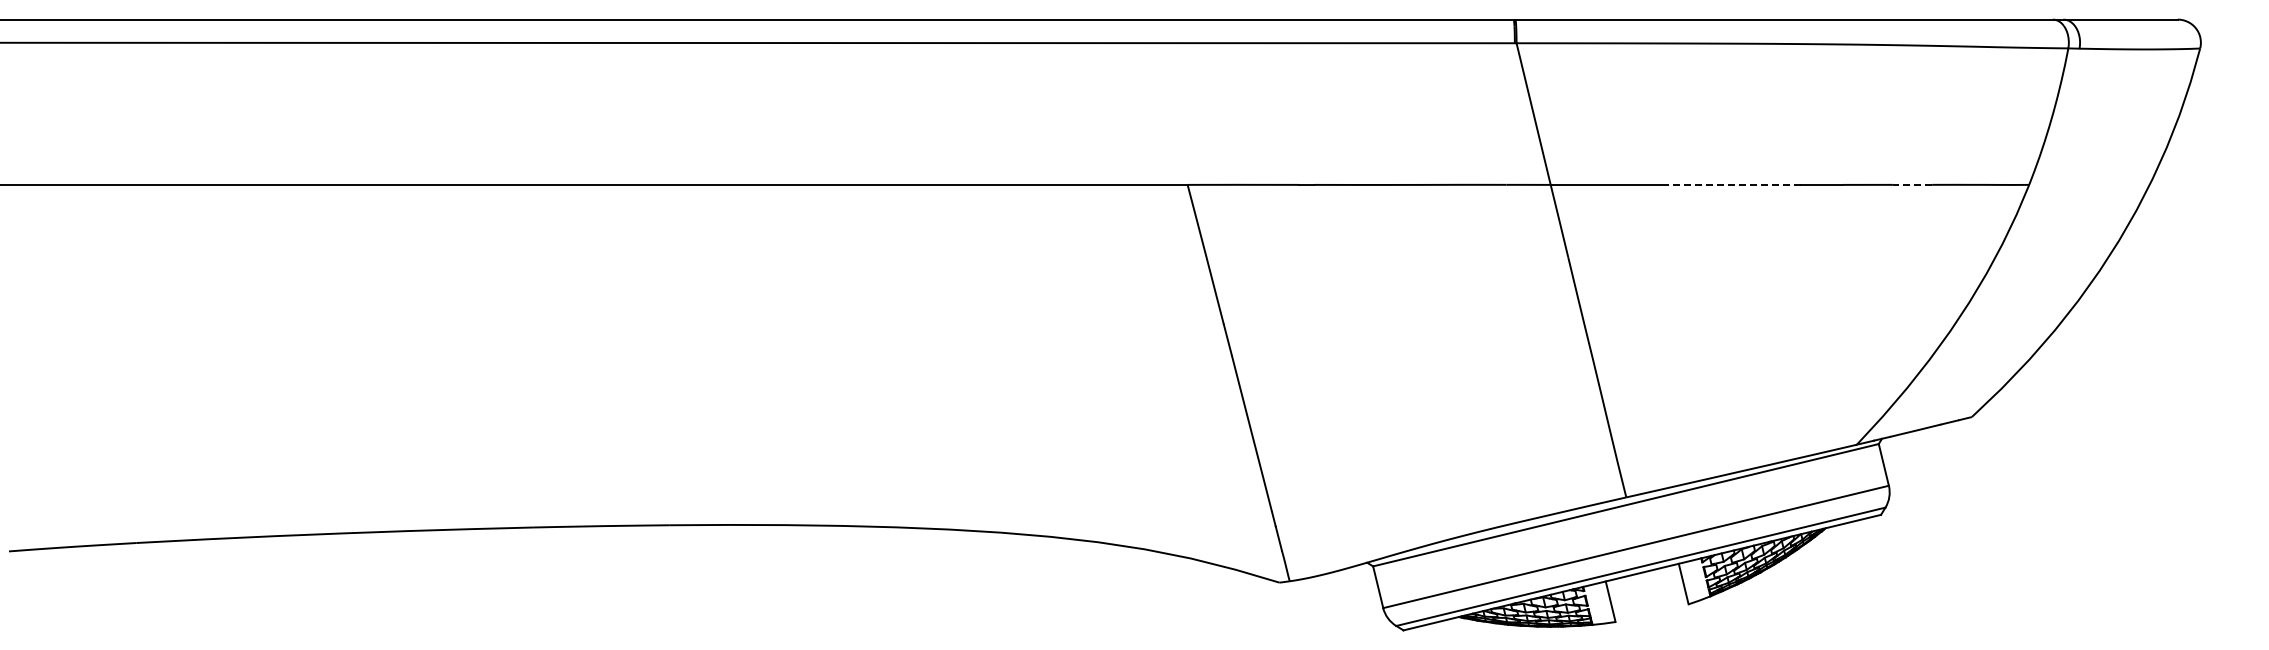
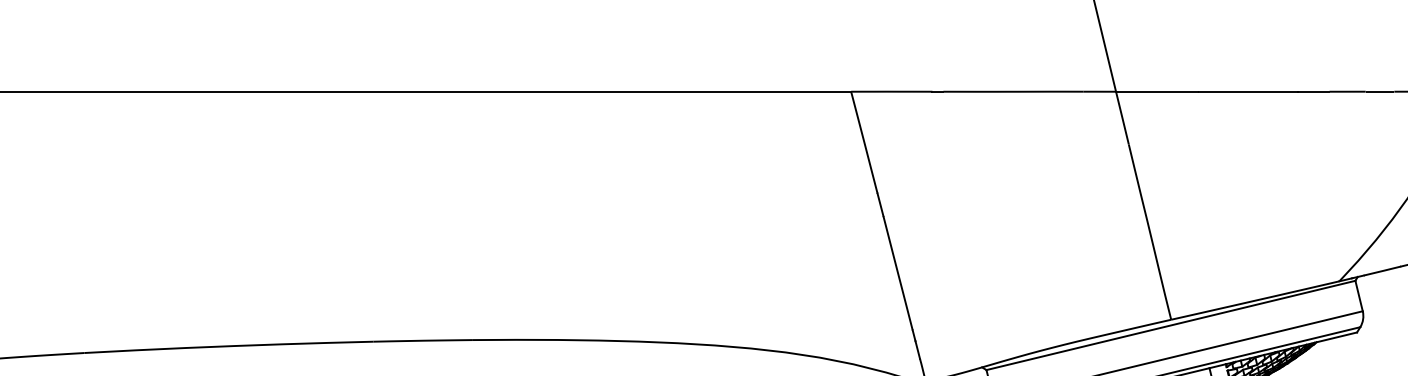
line: (1732, 184) -> (1248, 91), dashed -> solid
line: (1911, 184) -> (1379, 91), dashed -> solid

